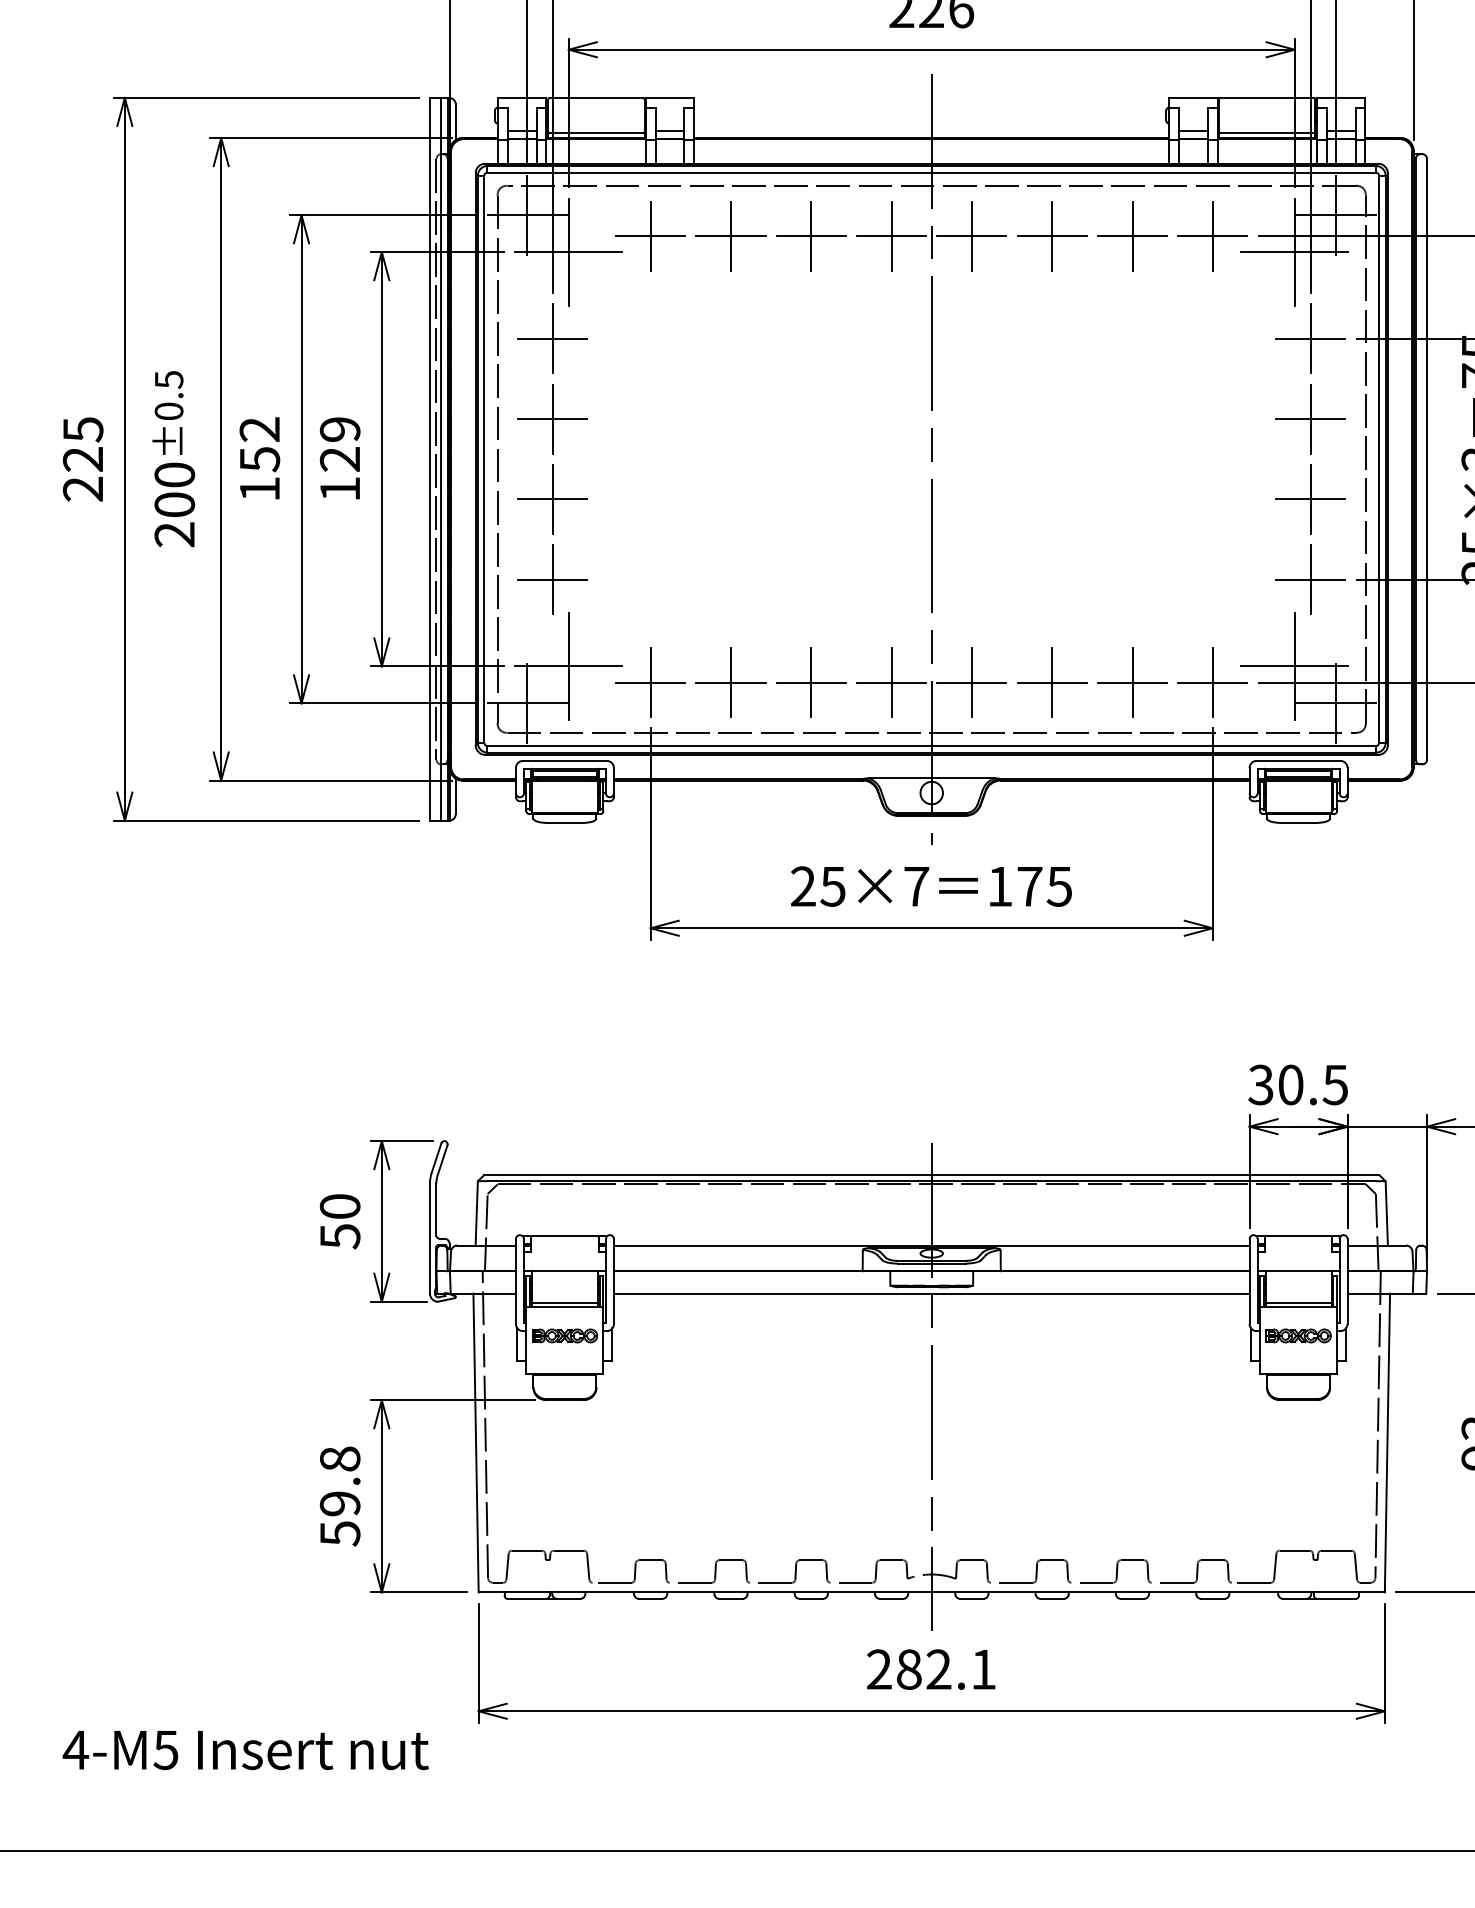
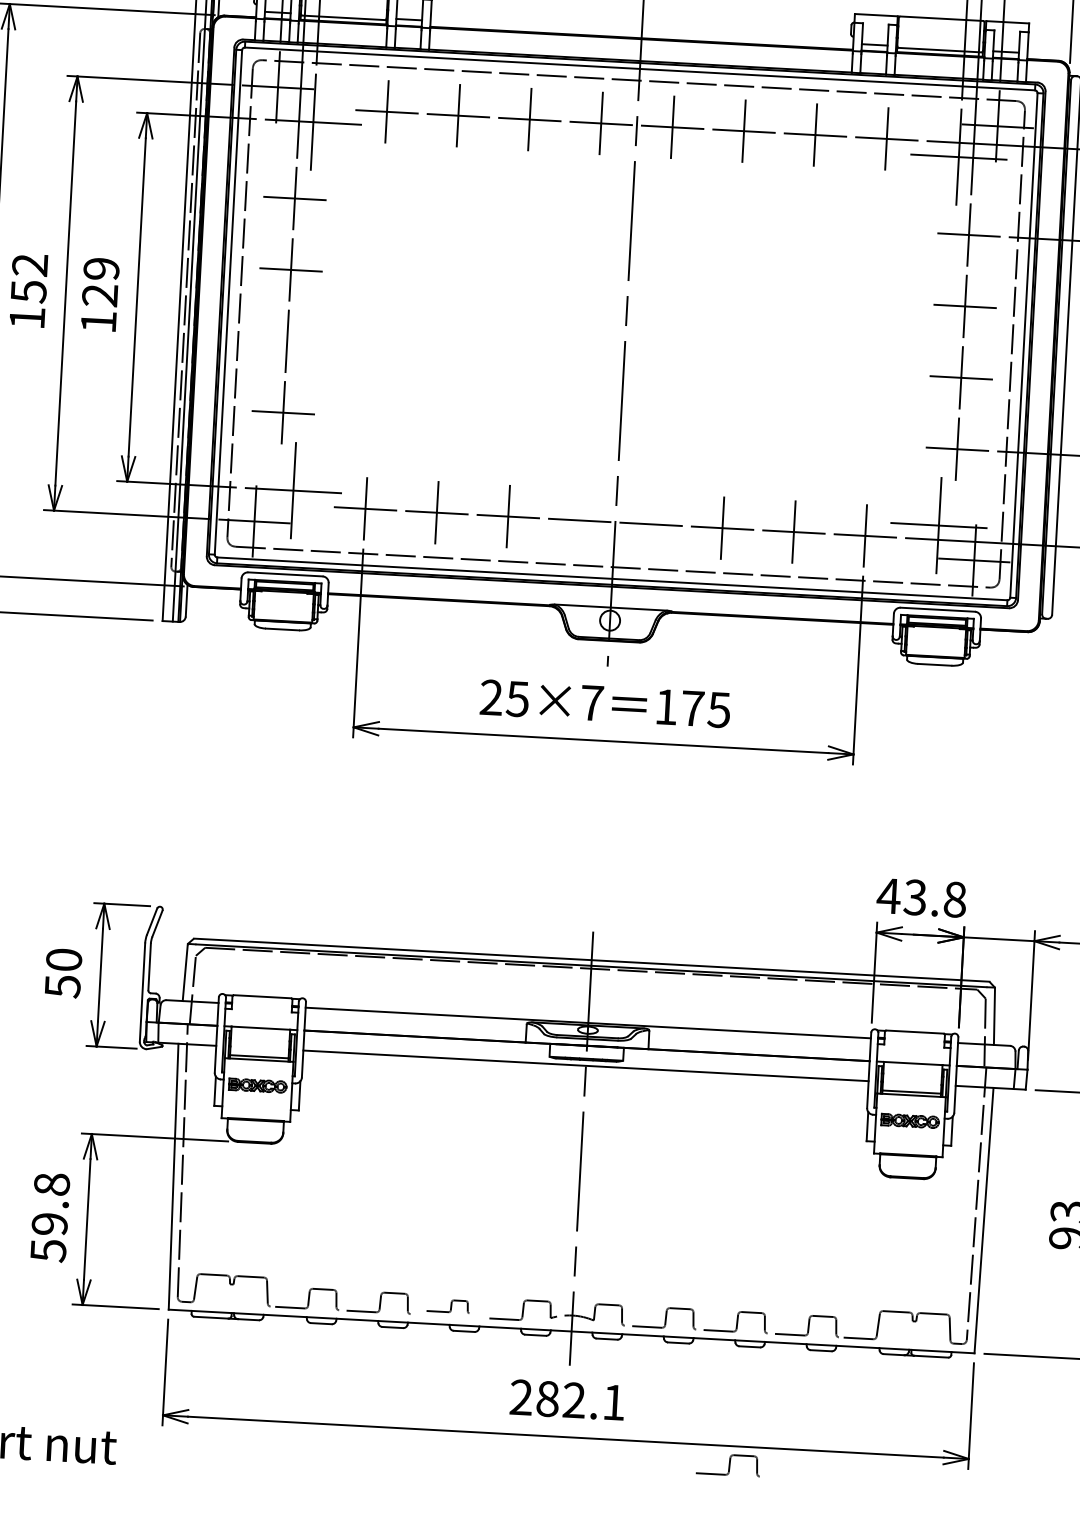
line: (552, 499) -> (287, 341), removed
line: (891, 682) -> (579, 520), removed
line: (971, 682) -> (650, 524), removed
text: (1297, 1084) -> (921, 897), 30.5 -> 43.8
part: (794, 1571) -> (450, 1306), size x0.6
part: (1115, 1732) -> (728, 1464), added

